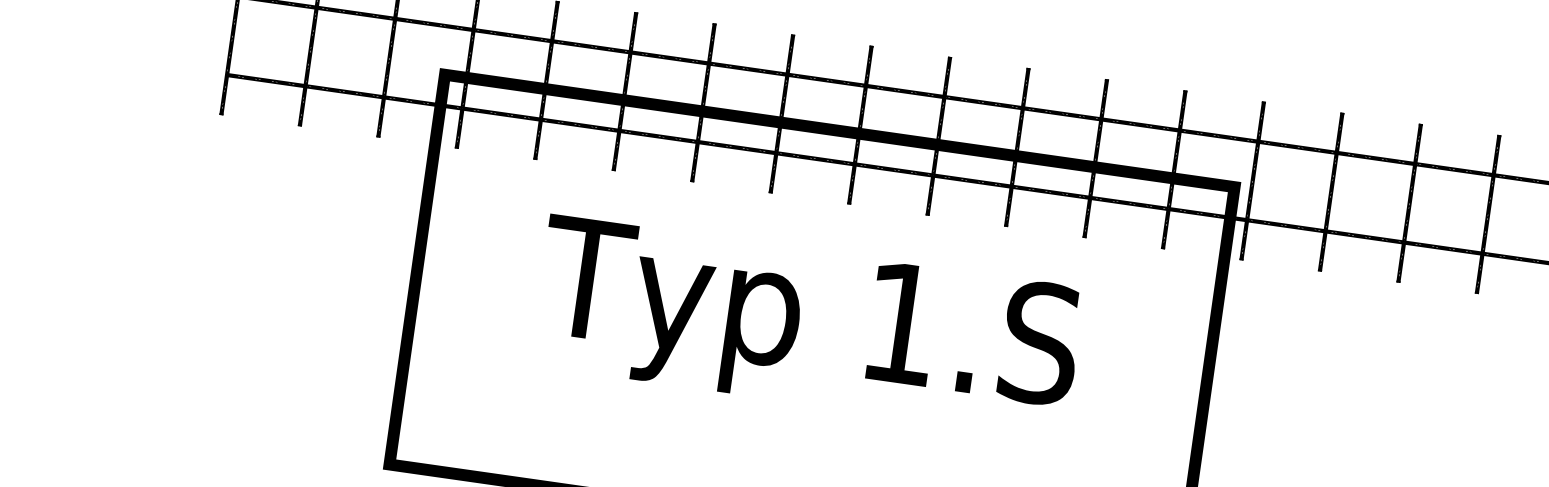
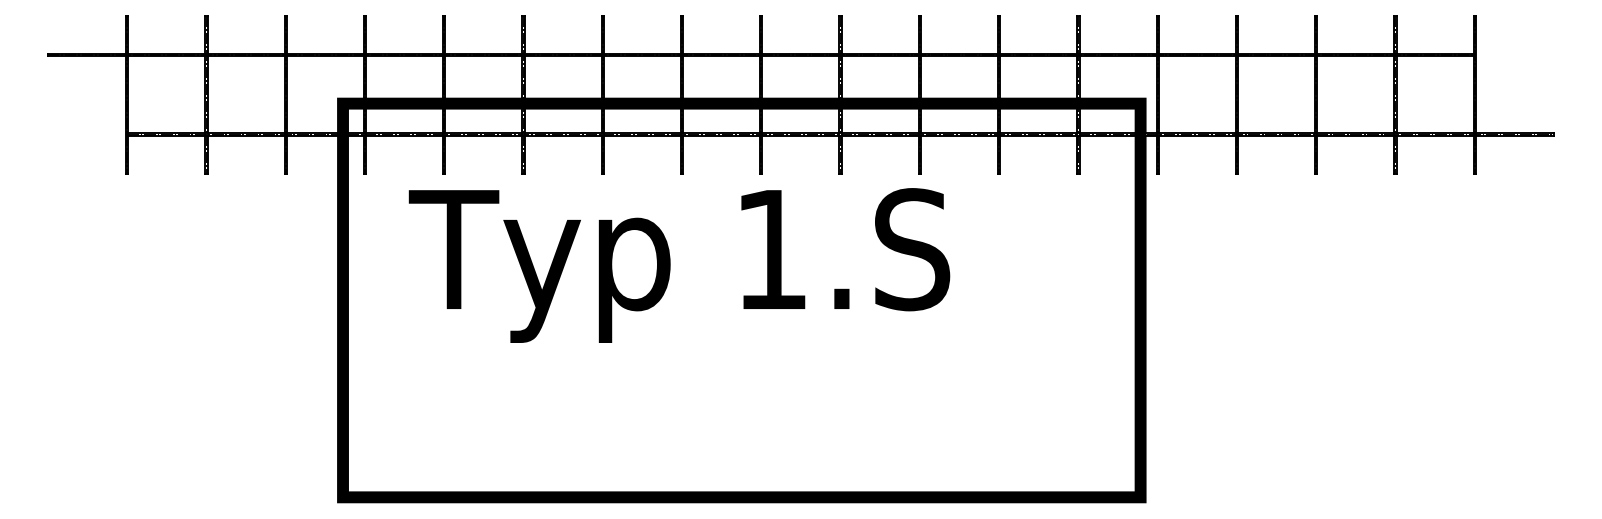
text: (807, 326) -> (679, 265), moved

